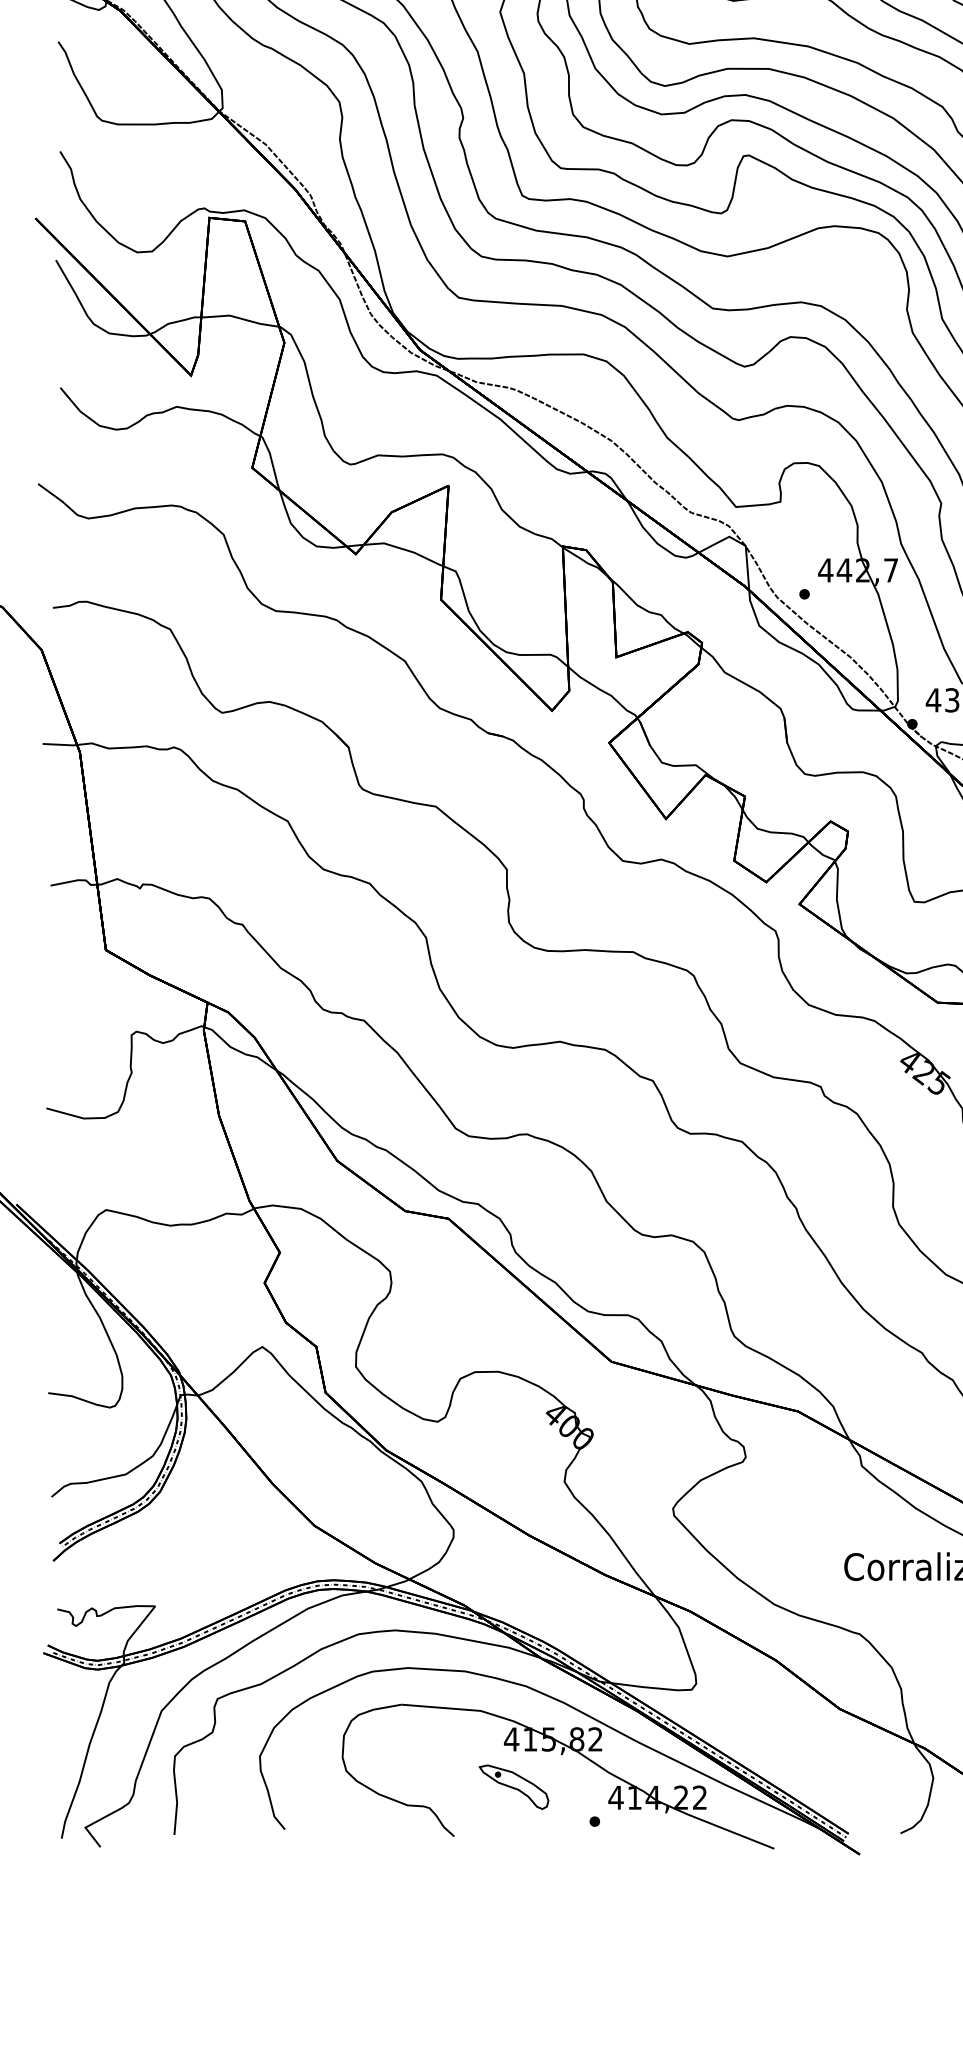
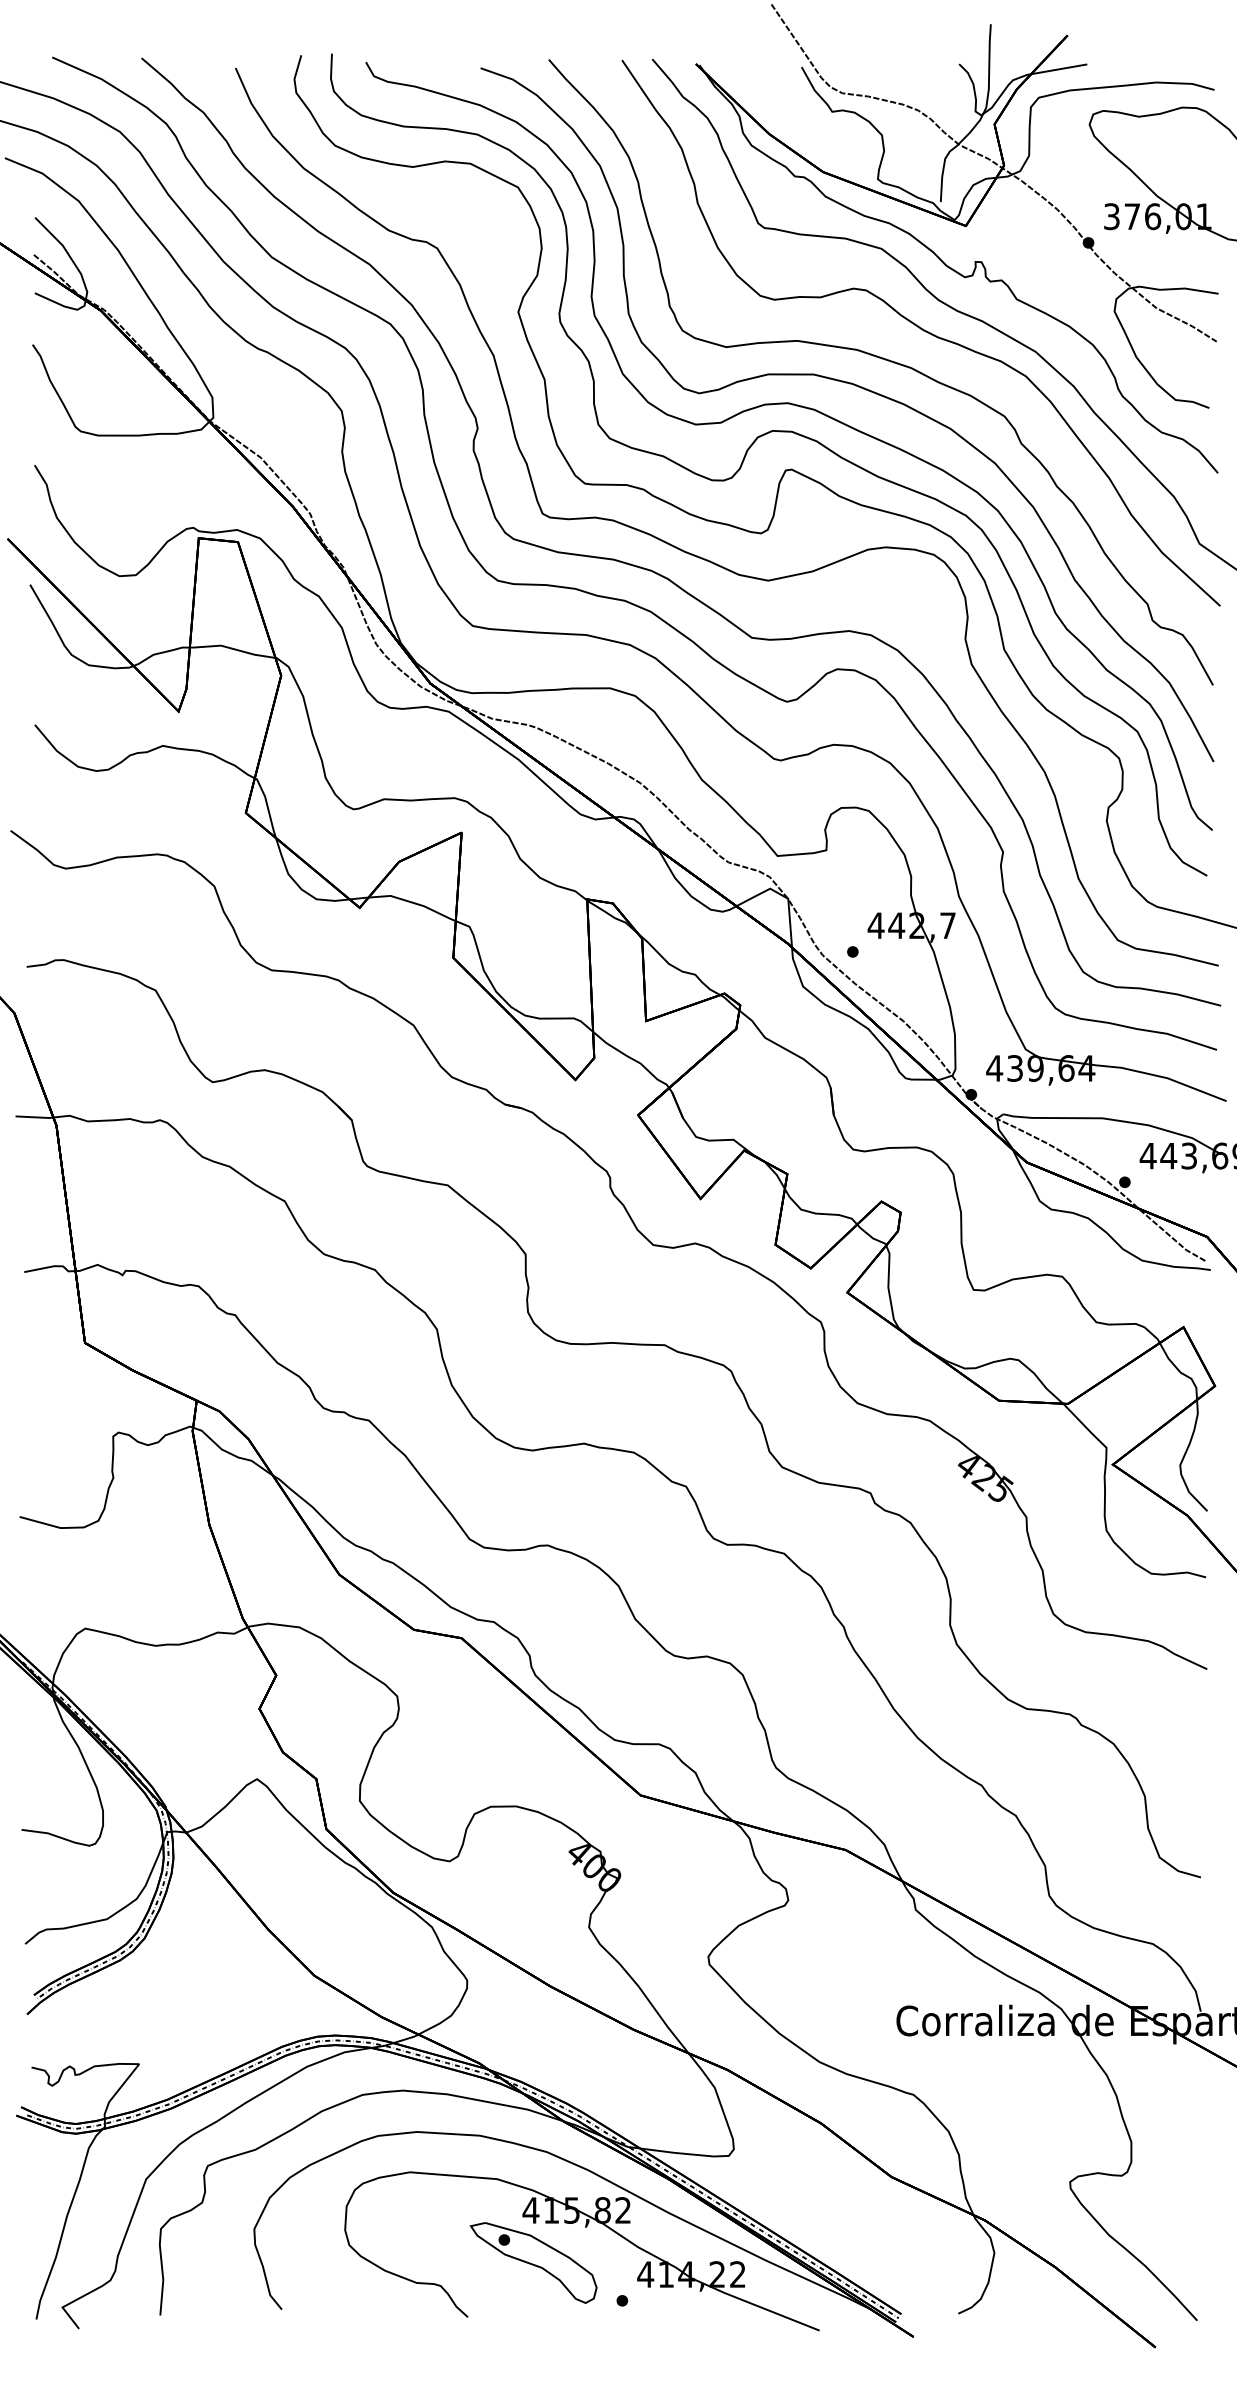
part: (513, 1786) -> (533, 2262), size x1.67

